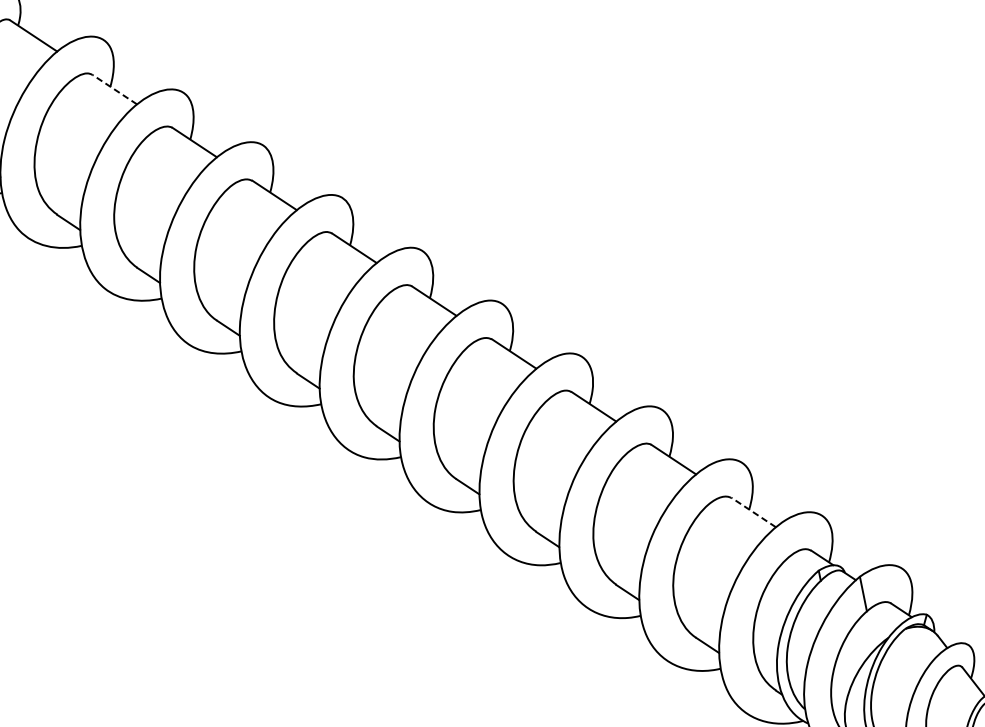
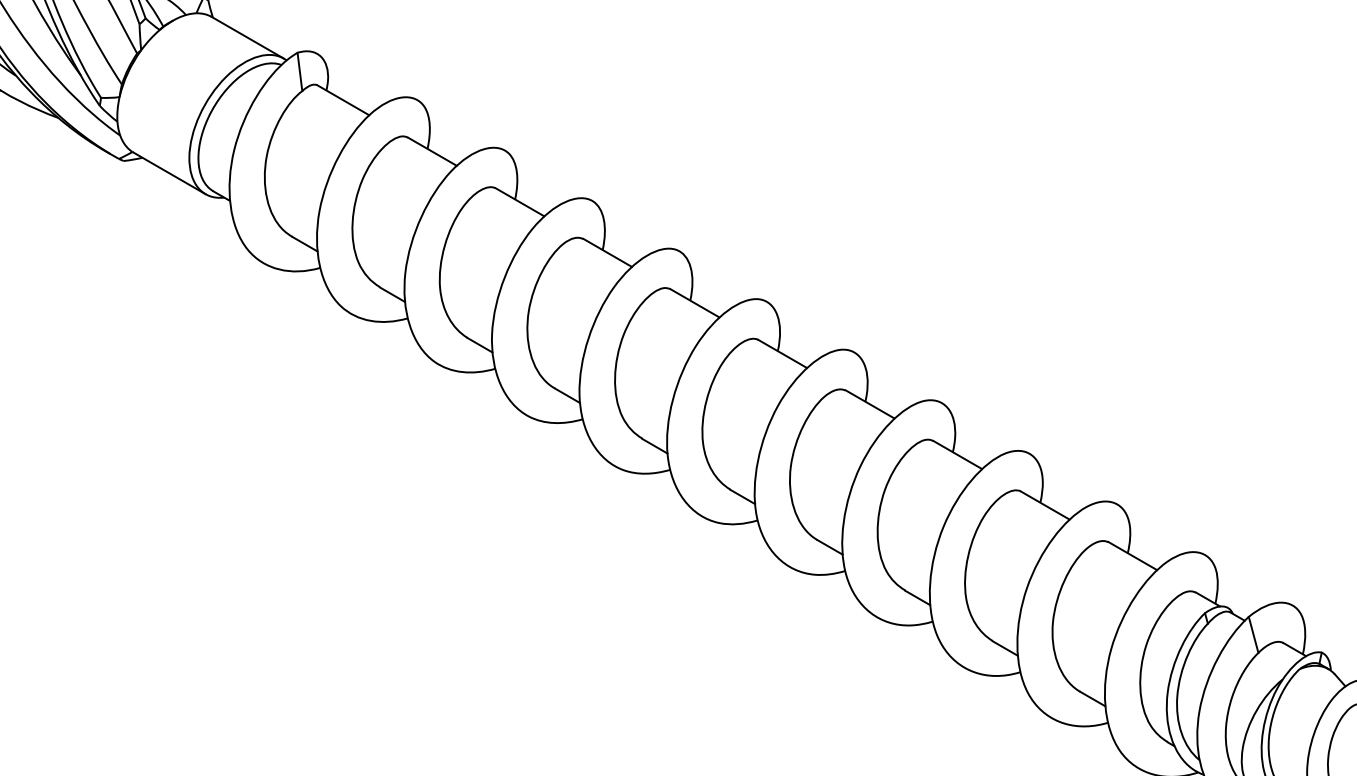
line: (114, 89) -> (432, 151), dashed -> solid
line: (753, 511) -> (1132, 555), dashed -> solid

